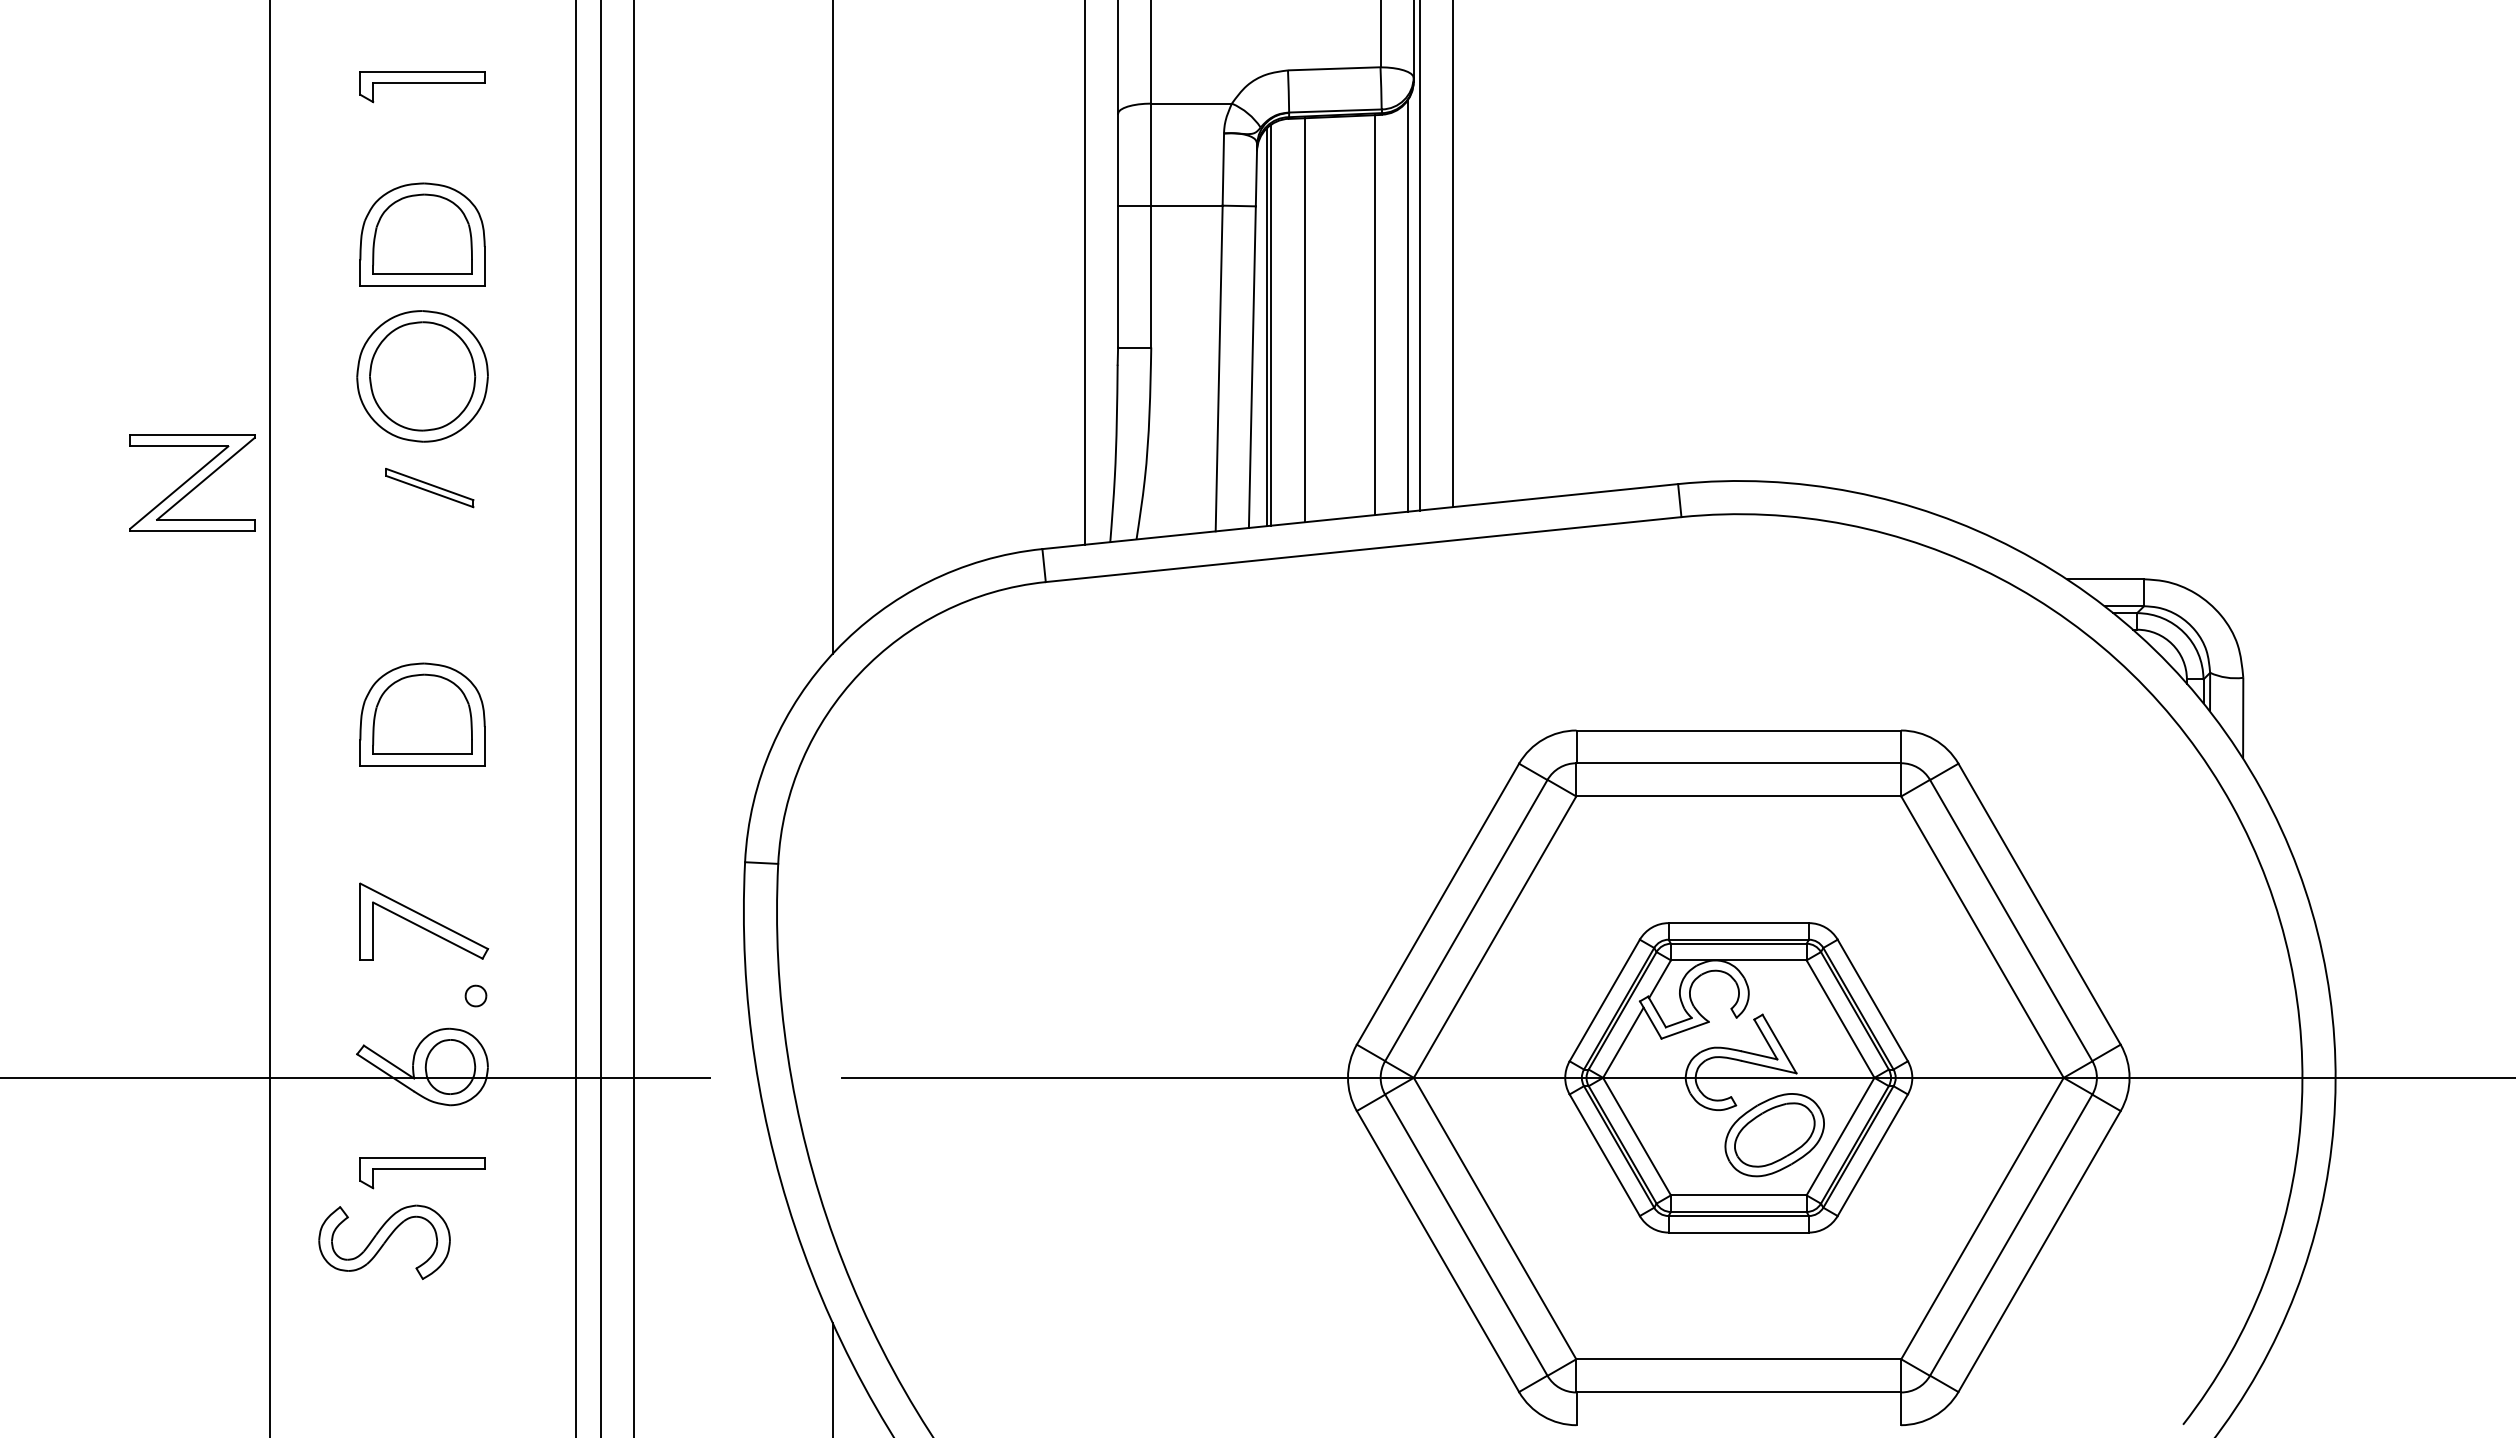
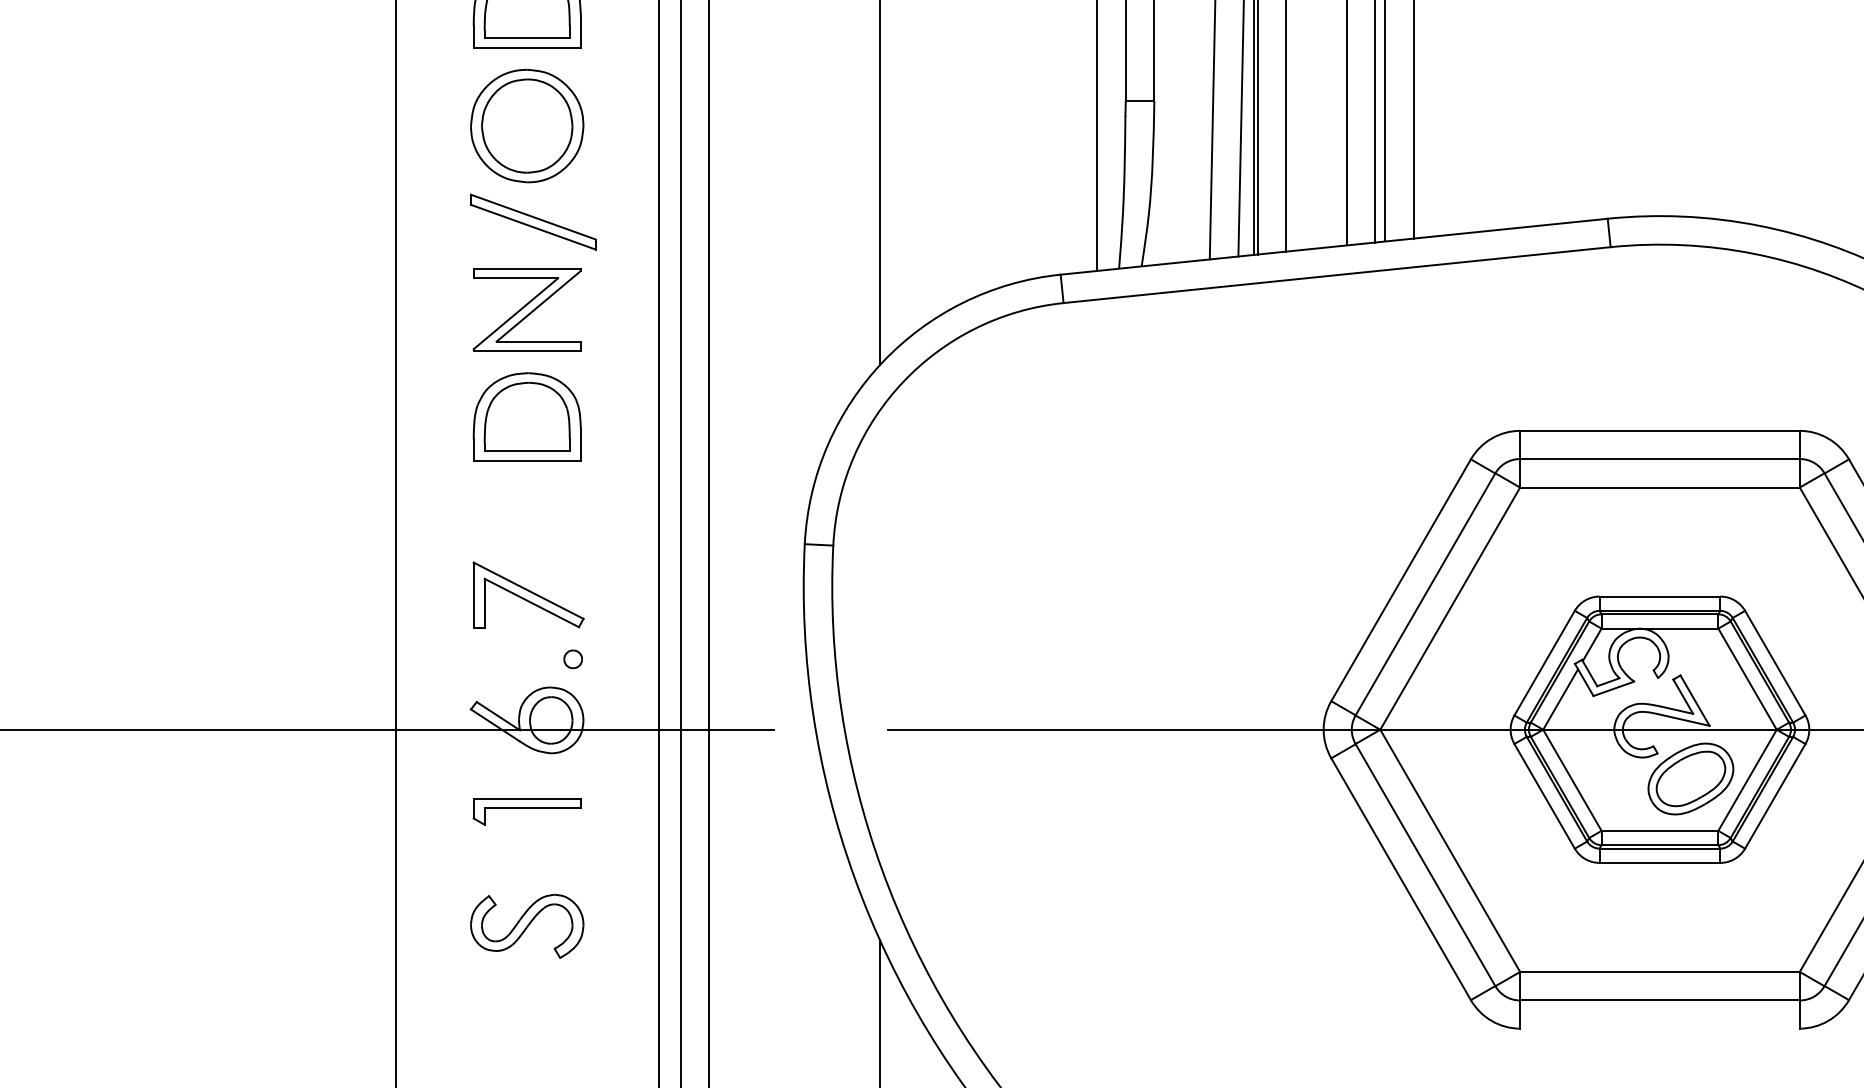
part: (192, 482) -> (527, 309), moved
part: (429, 487) -> (533, 221), size x1.67
part: (384, 1241) -> (527, 925), moved

